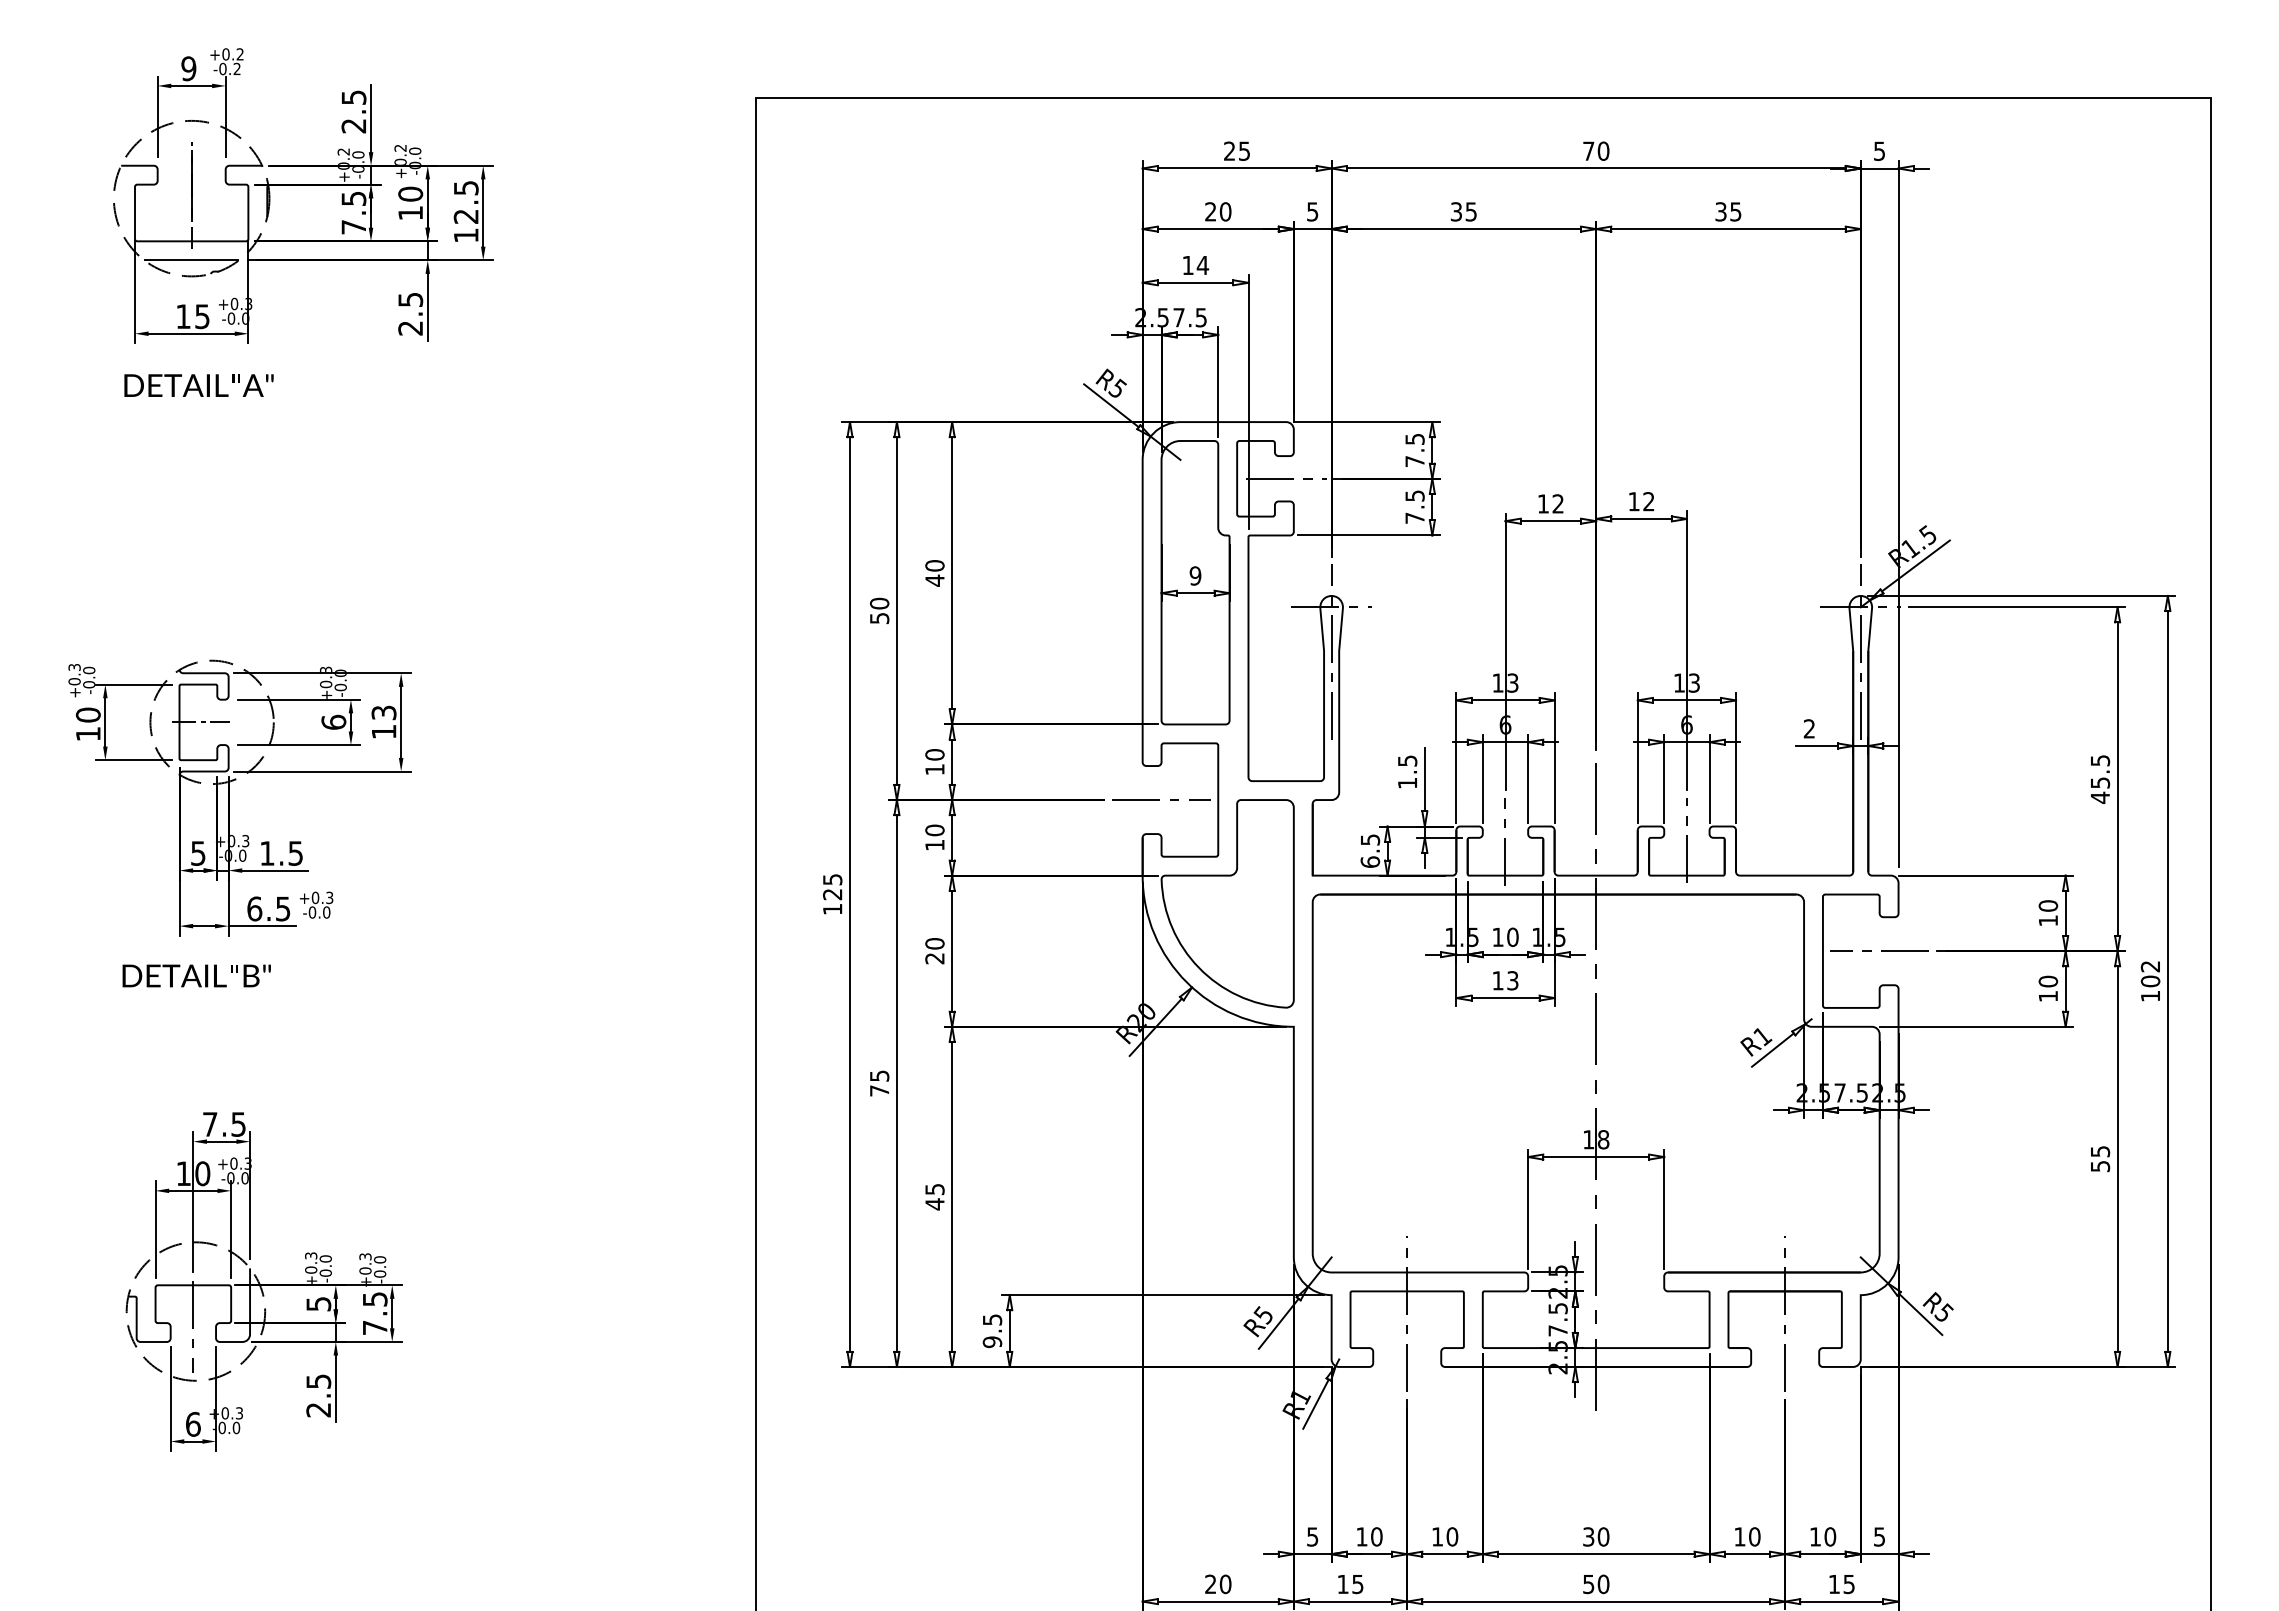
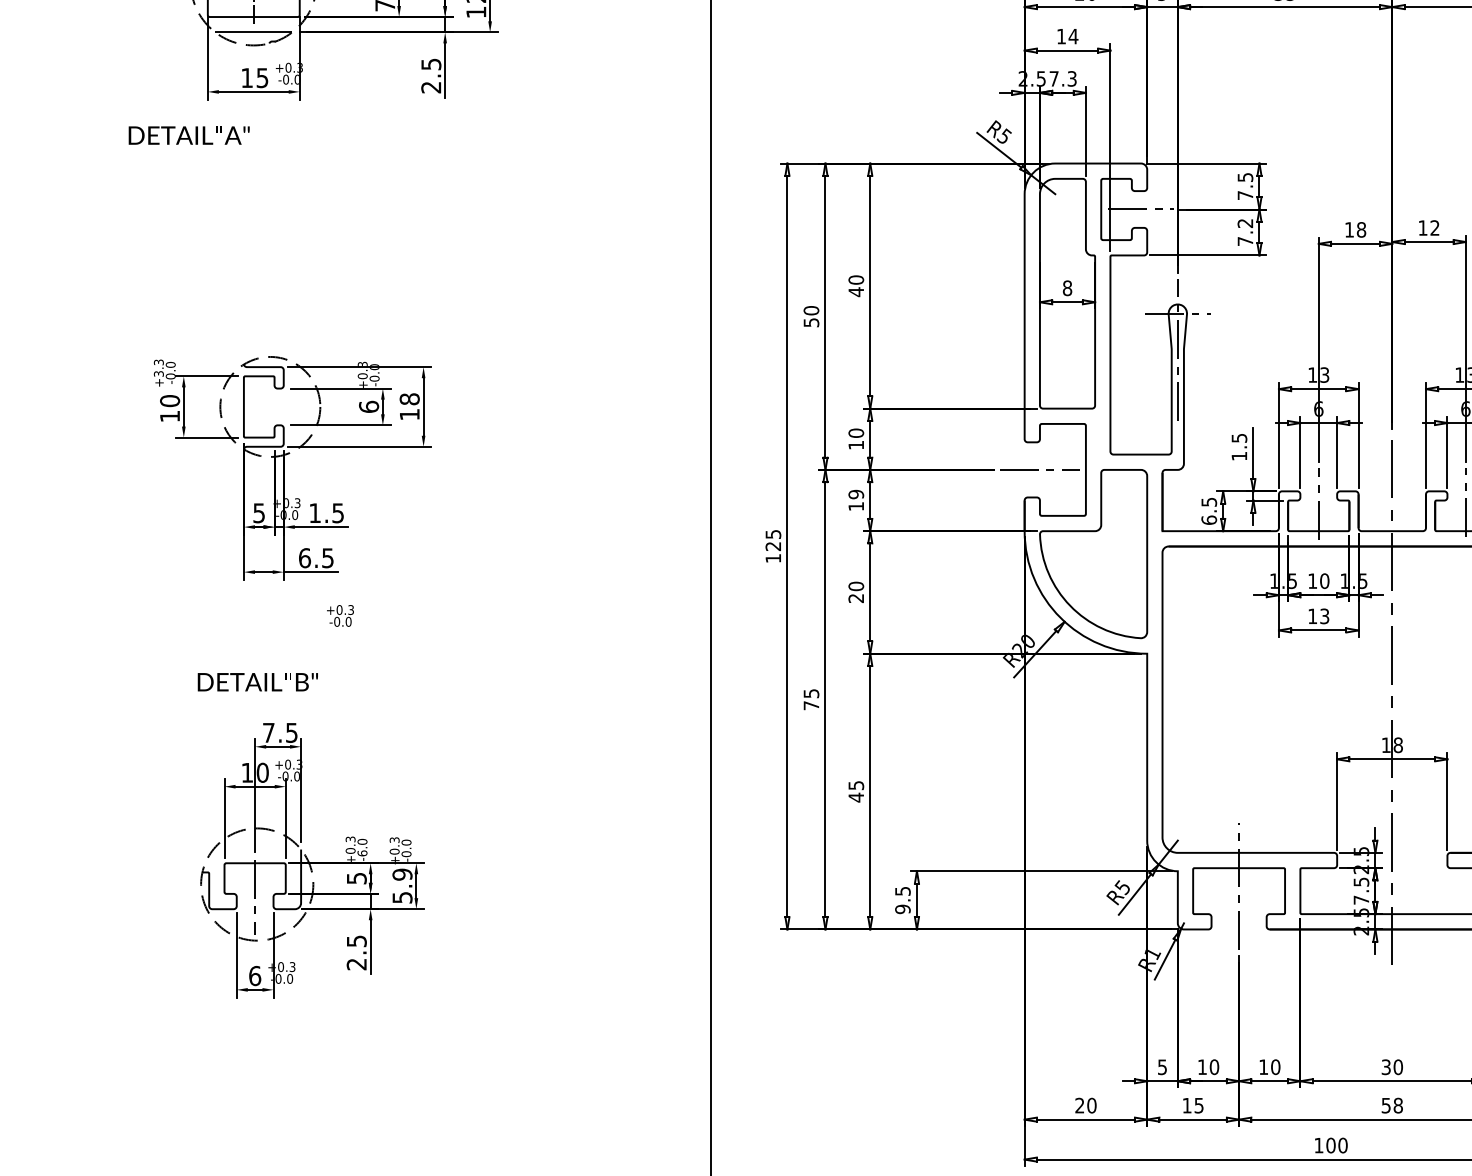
text: (1201, 317) -> (1072, 78), 7.5 -> 7.3
text: (198, 385) -> (188, 135), moved
text: (1414, 495) -> (1245, 223), 7.5 -> 7.2
text: (1558, 503) -> (1361, 229), 12 -> 18
text: (1195, 575) -> (1067, 287), 9 -> 8
text: (74, 681) -> (158, 373), +0.3 -> +3.3
text: (383, 712) -> (409, 398), 13 -> 18
line: (200, 722) -> (260, 407), removed
text: (934, 830) -> (855, 494), 10 -> 19
text: (316, 904) -> (340, 615), moved
text: (196, 975) -> (257, 681), moved
text: (325, 1272) -> (362, 852), -0.0 -> -6.0
text: (374, 1313) -> (401, 886), 7.5 -> 5.9
text: (1603, 1584) -> (1398, 1105), 50 -> 58

